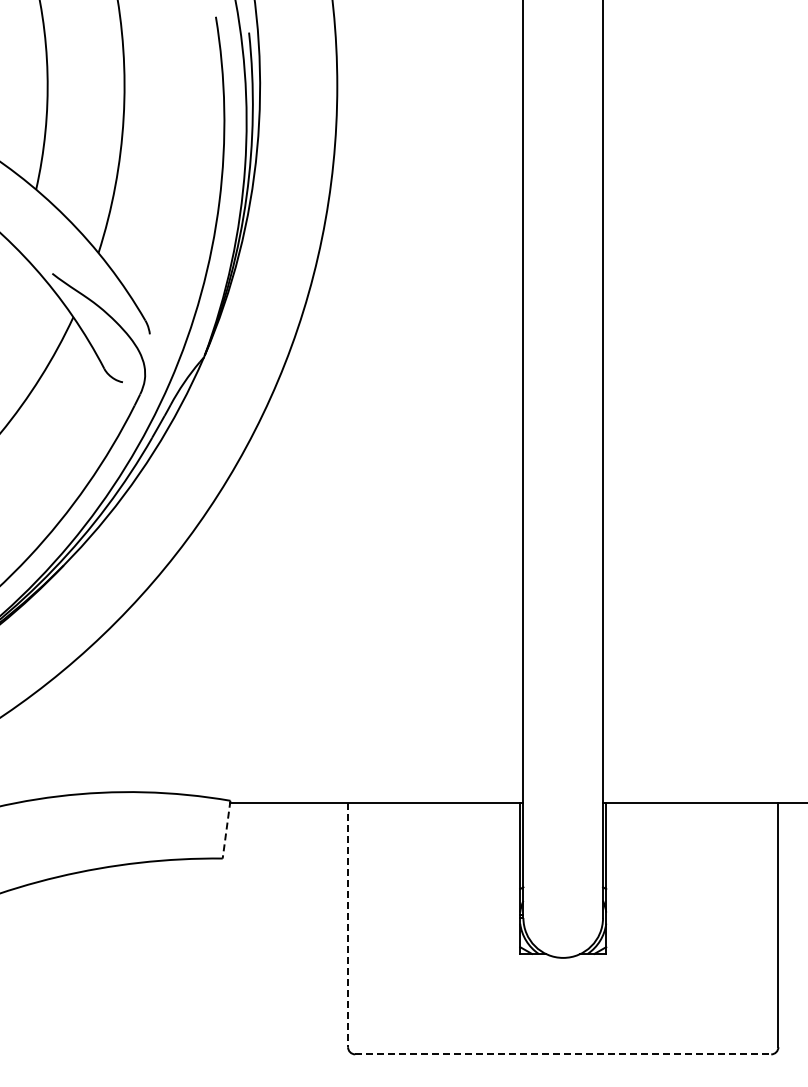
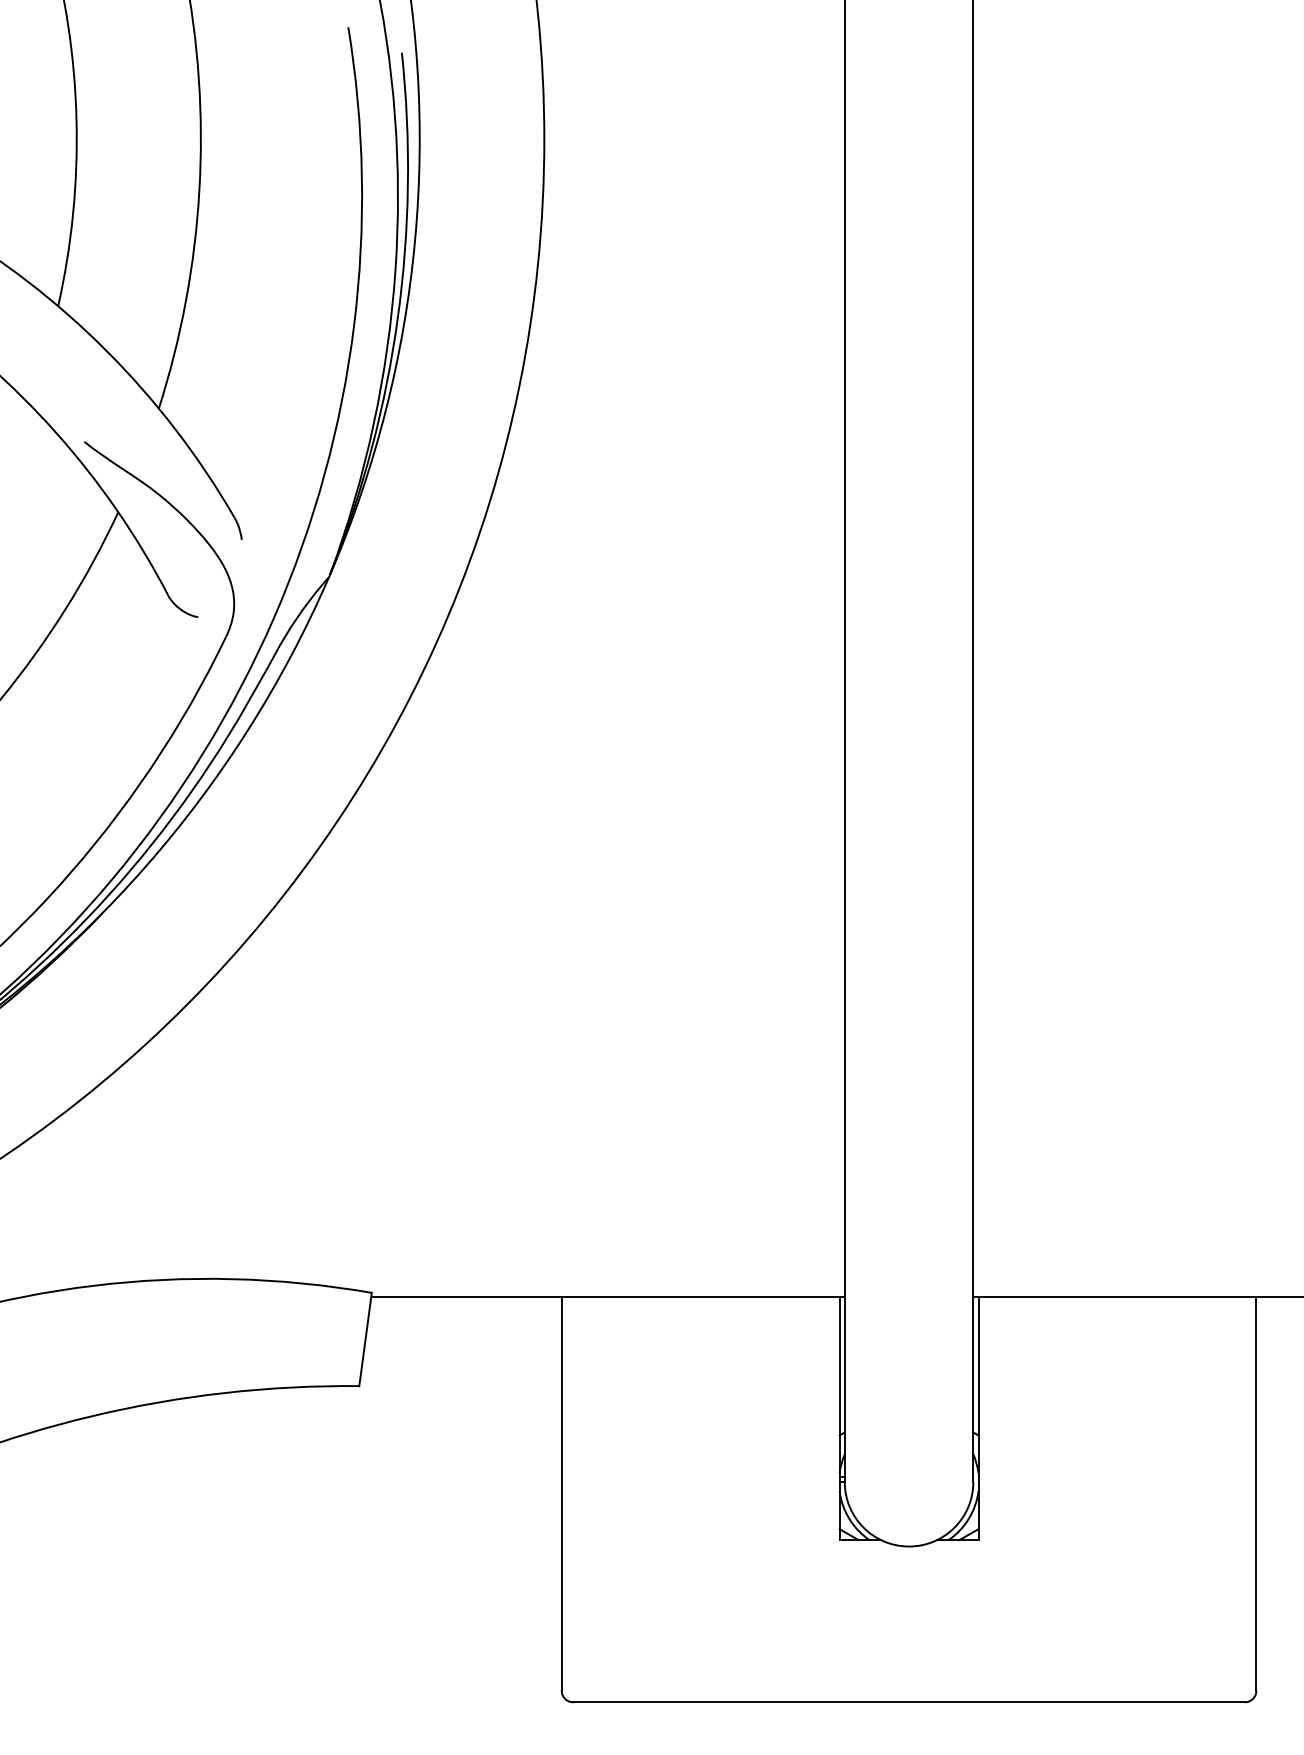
line: (226, 830) -> (365, 1340), dashed -> solid
line: (348, 925) -> (562, 1494), dashed -> solid
line: (563, 1054) -> (909, 1702), dashed -> solid

